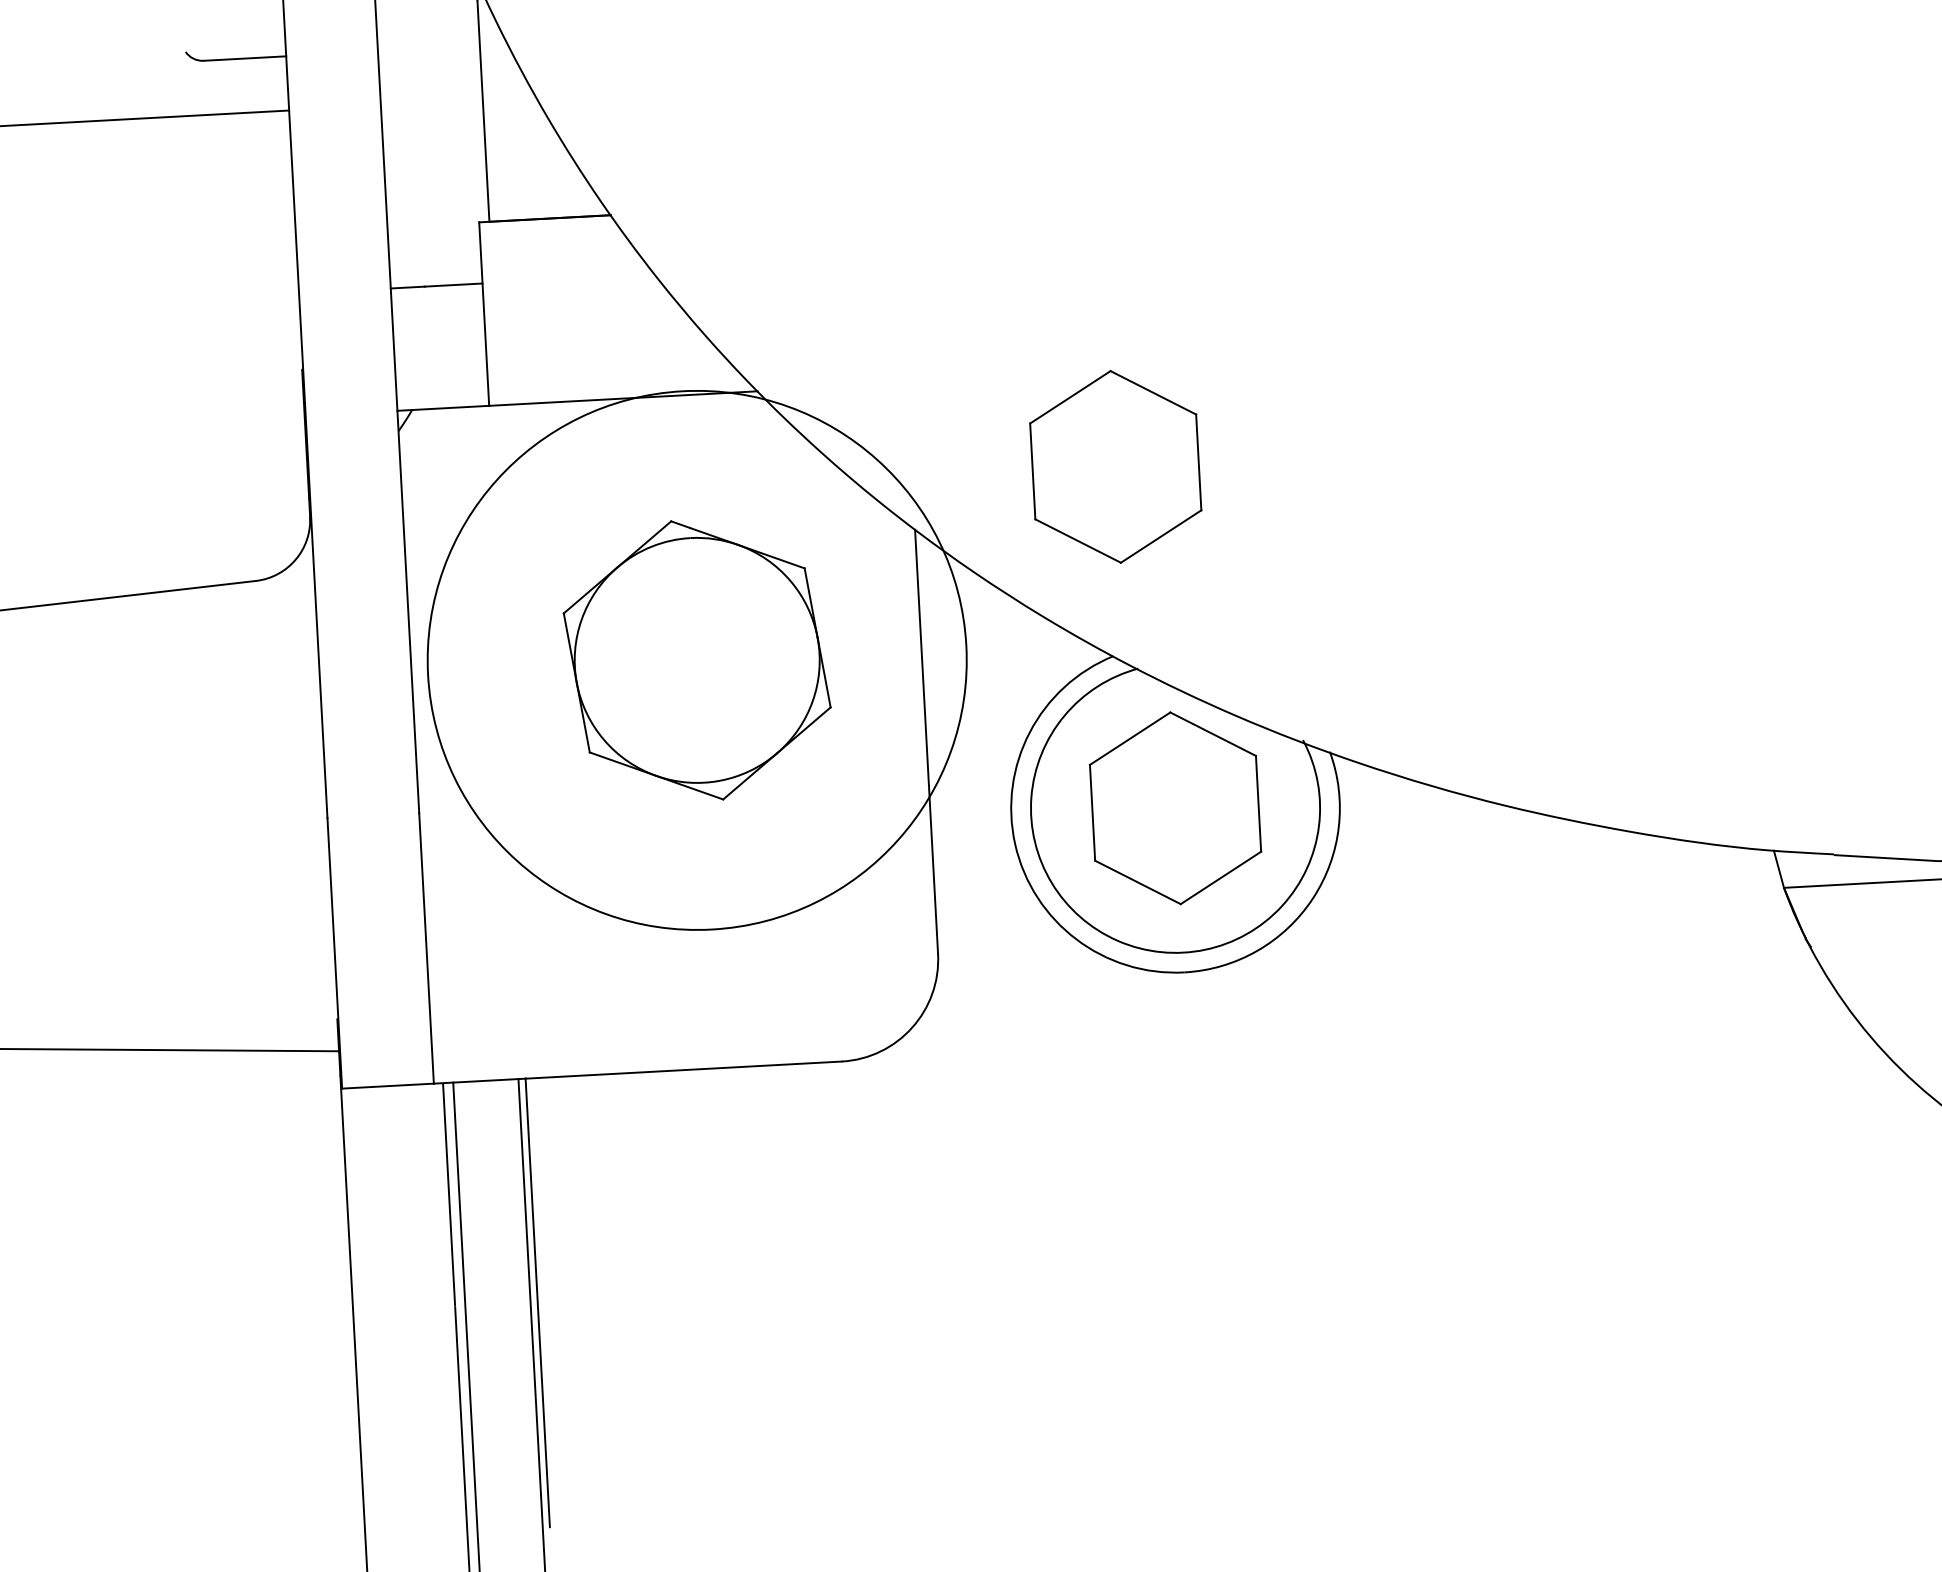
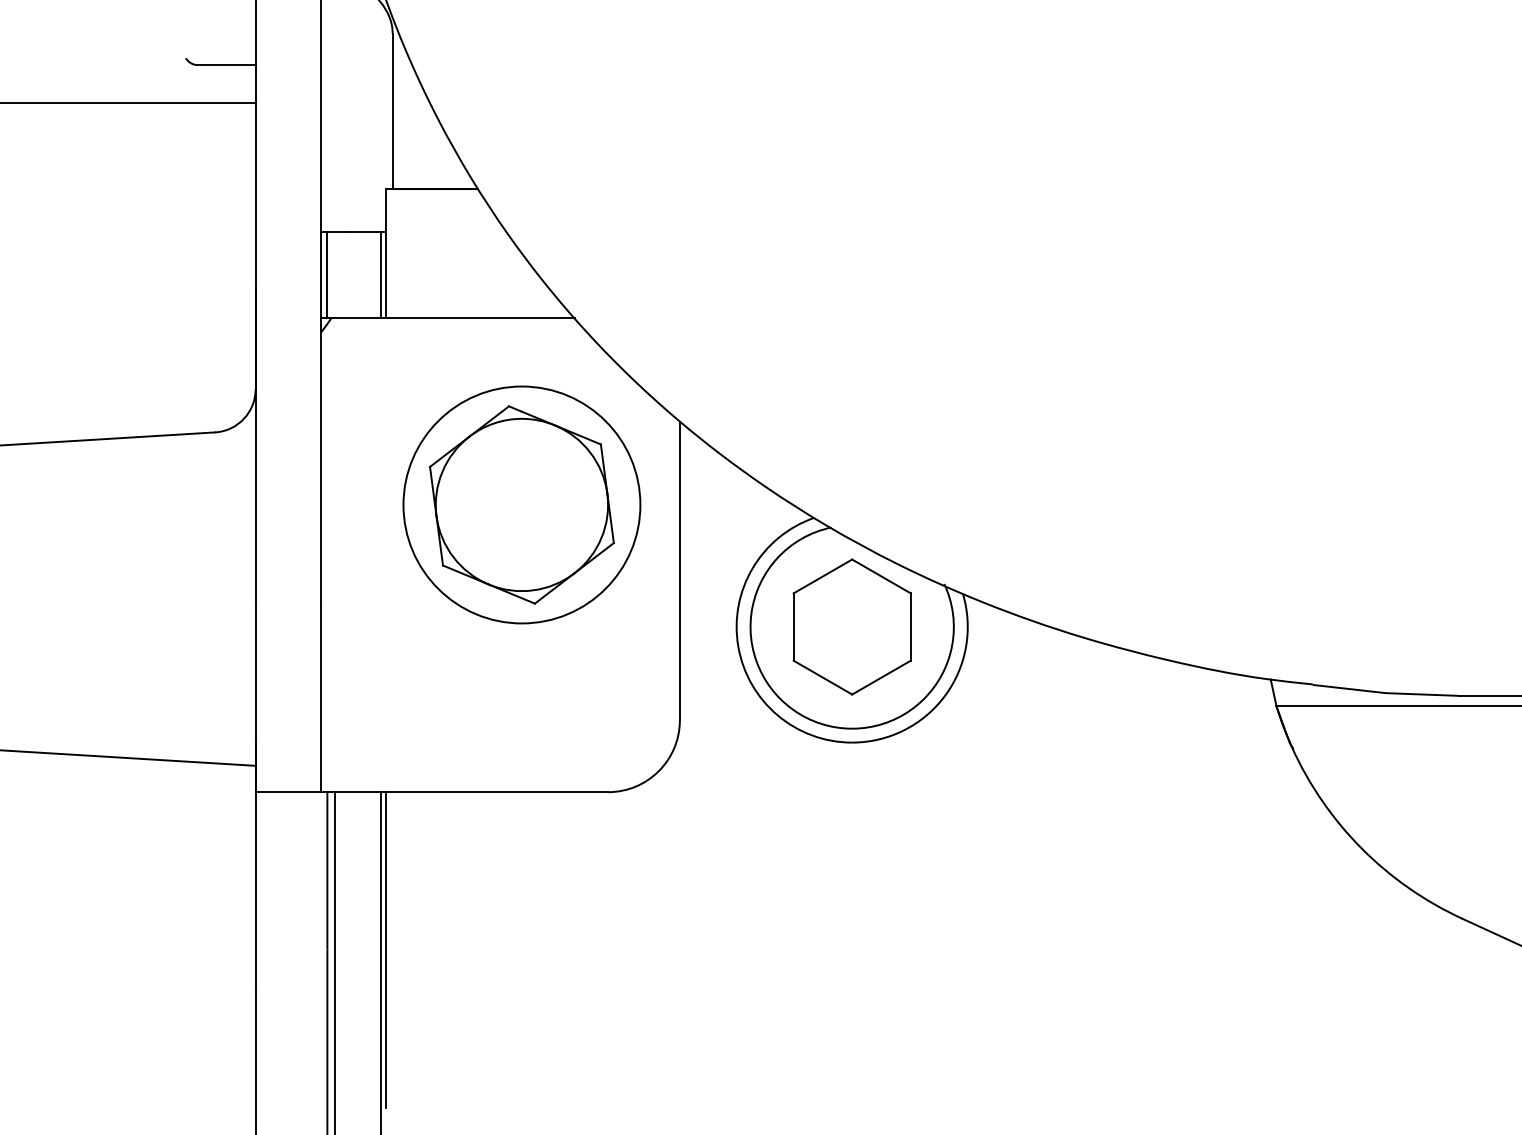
line: (478, 345) -> (380, 275), added
line: (403, 349) -> (327, 275), added
part: (1114, 466) -> (822, 384), removed
circle: (696, 659) -> (521, 504), size x0.62

